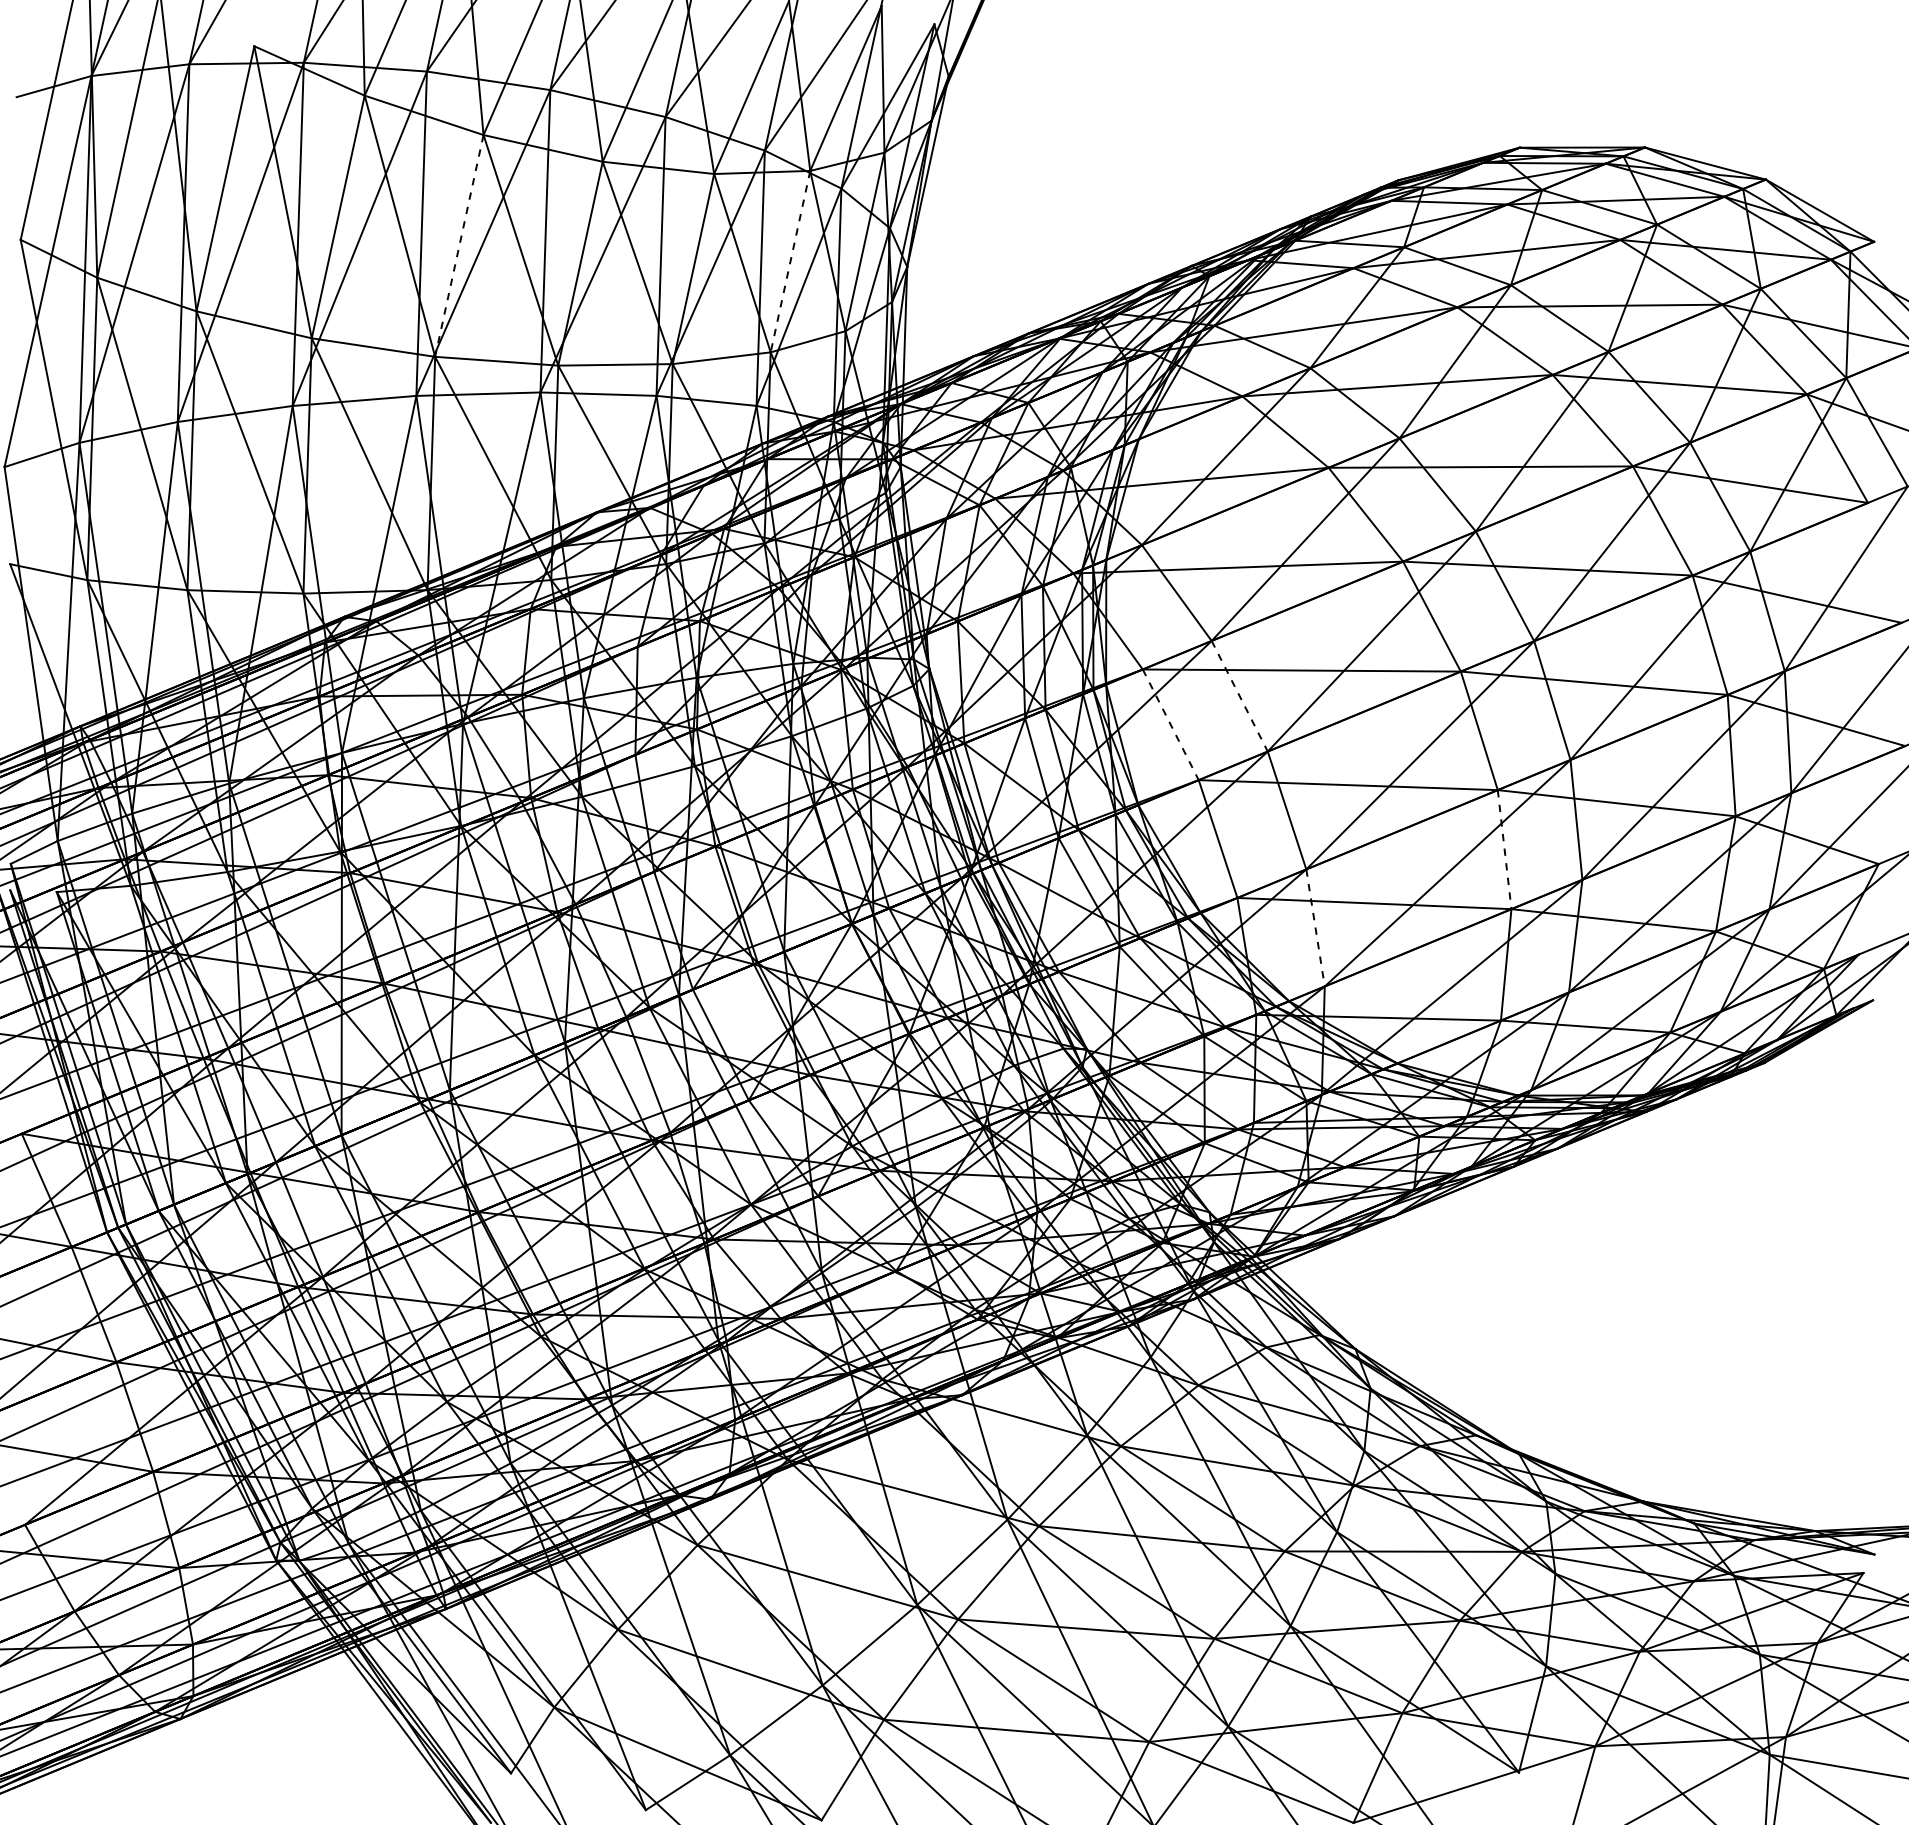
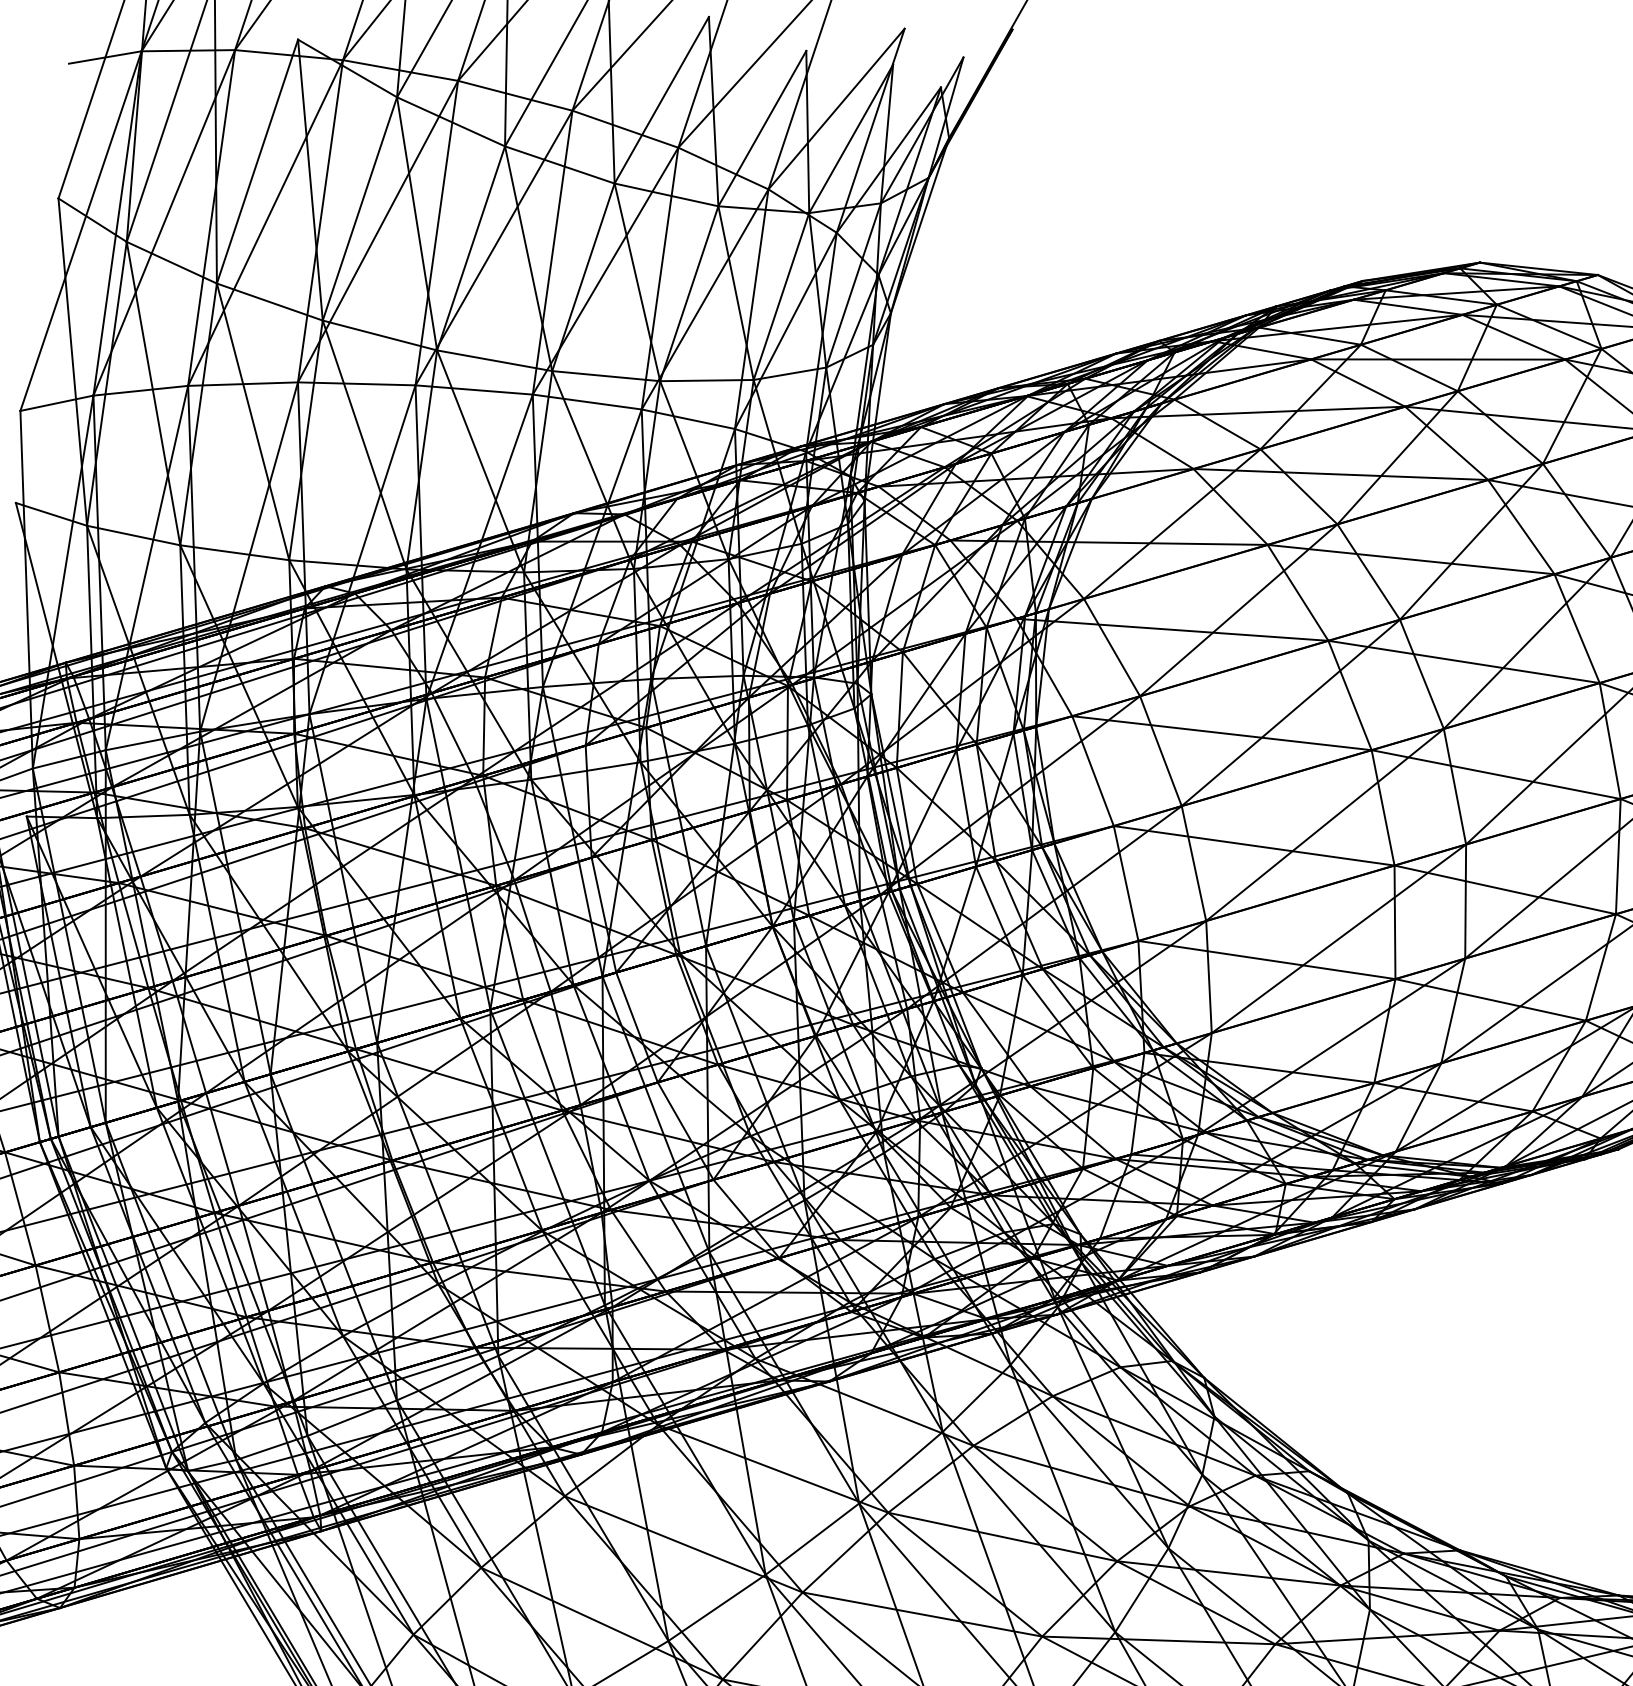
line: (459, 246) -> (471, 248), dashed -> solid
line: (790, 261) -> (781, 296), dashed -> solid
line: (1239, 696) -> (1160, 751), dashed -> solid
line: (1170, 724) -> (1092, 770), dashed -> solid
line: (1504, 849) -> (1394, 922), dashed -> solid
line: (1315, 928) -> (1208, 977), dashed -> solid

